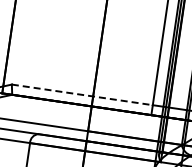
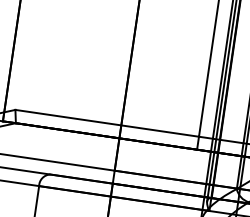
line: (82, 94) -> (107, 122), dashed -> solid

